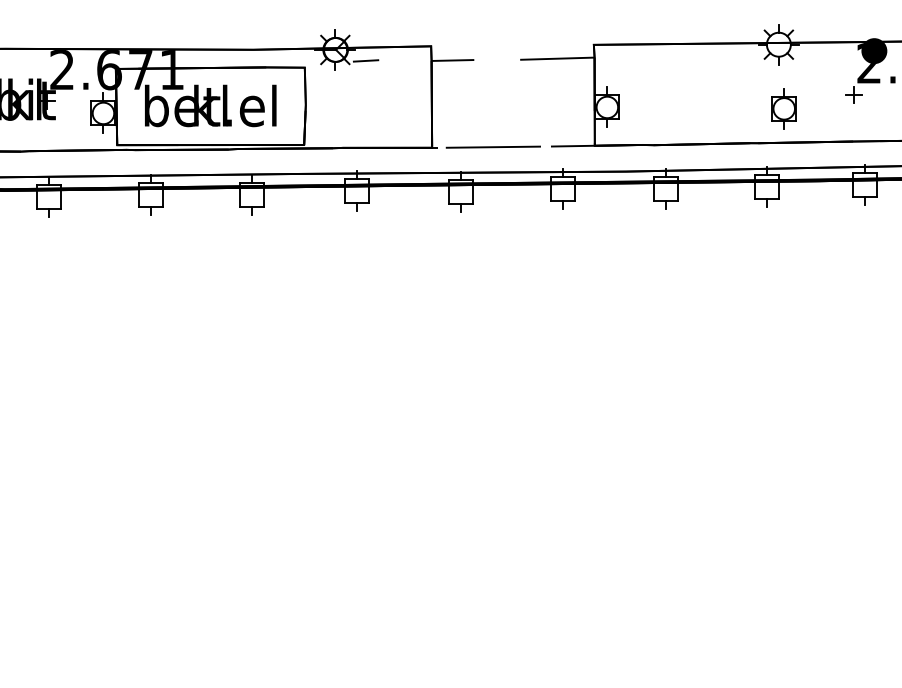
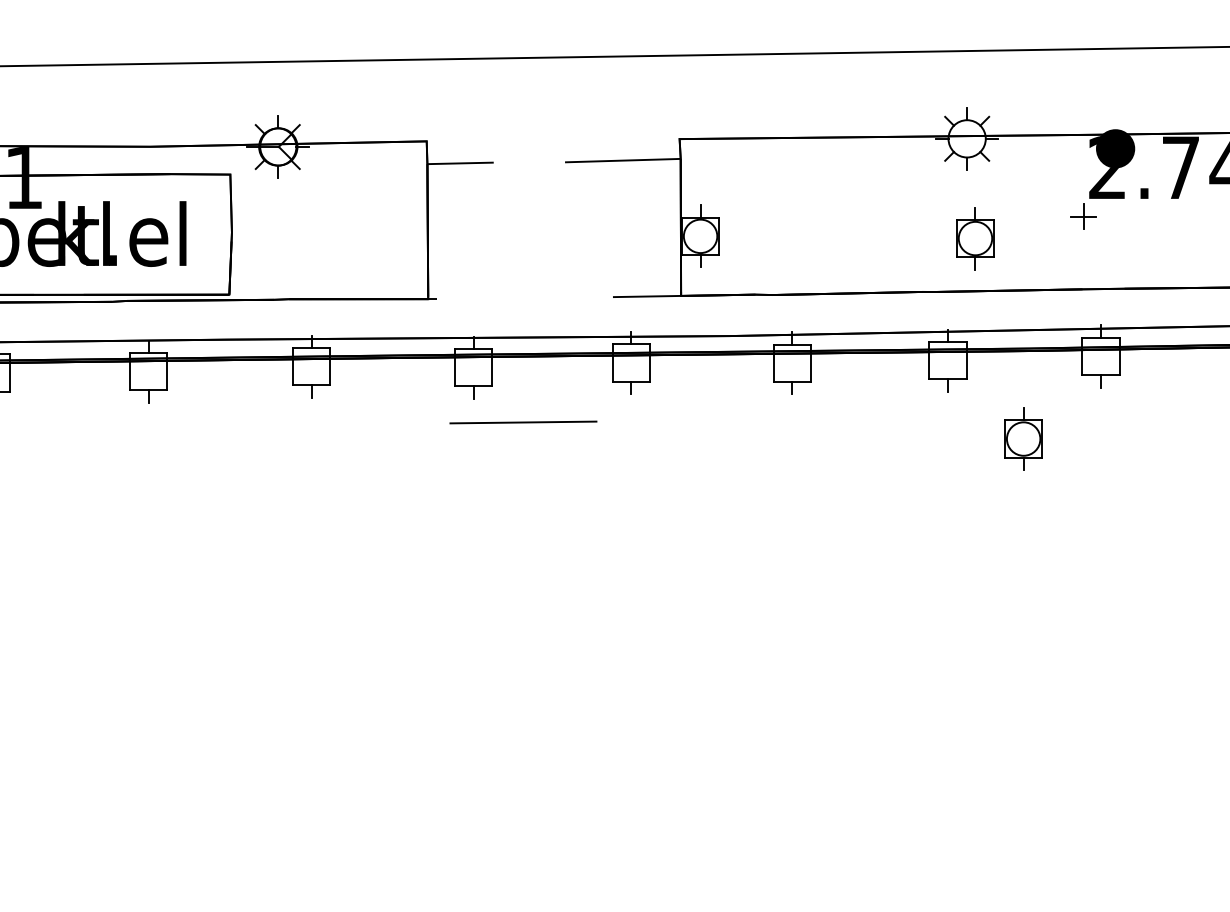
line: (365, 60) -> (324, 163), removed
line: (492, 146) -> (522, 421), moved
part: (814, 237) -> (1022, 438), added

